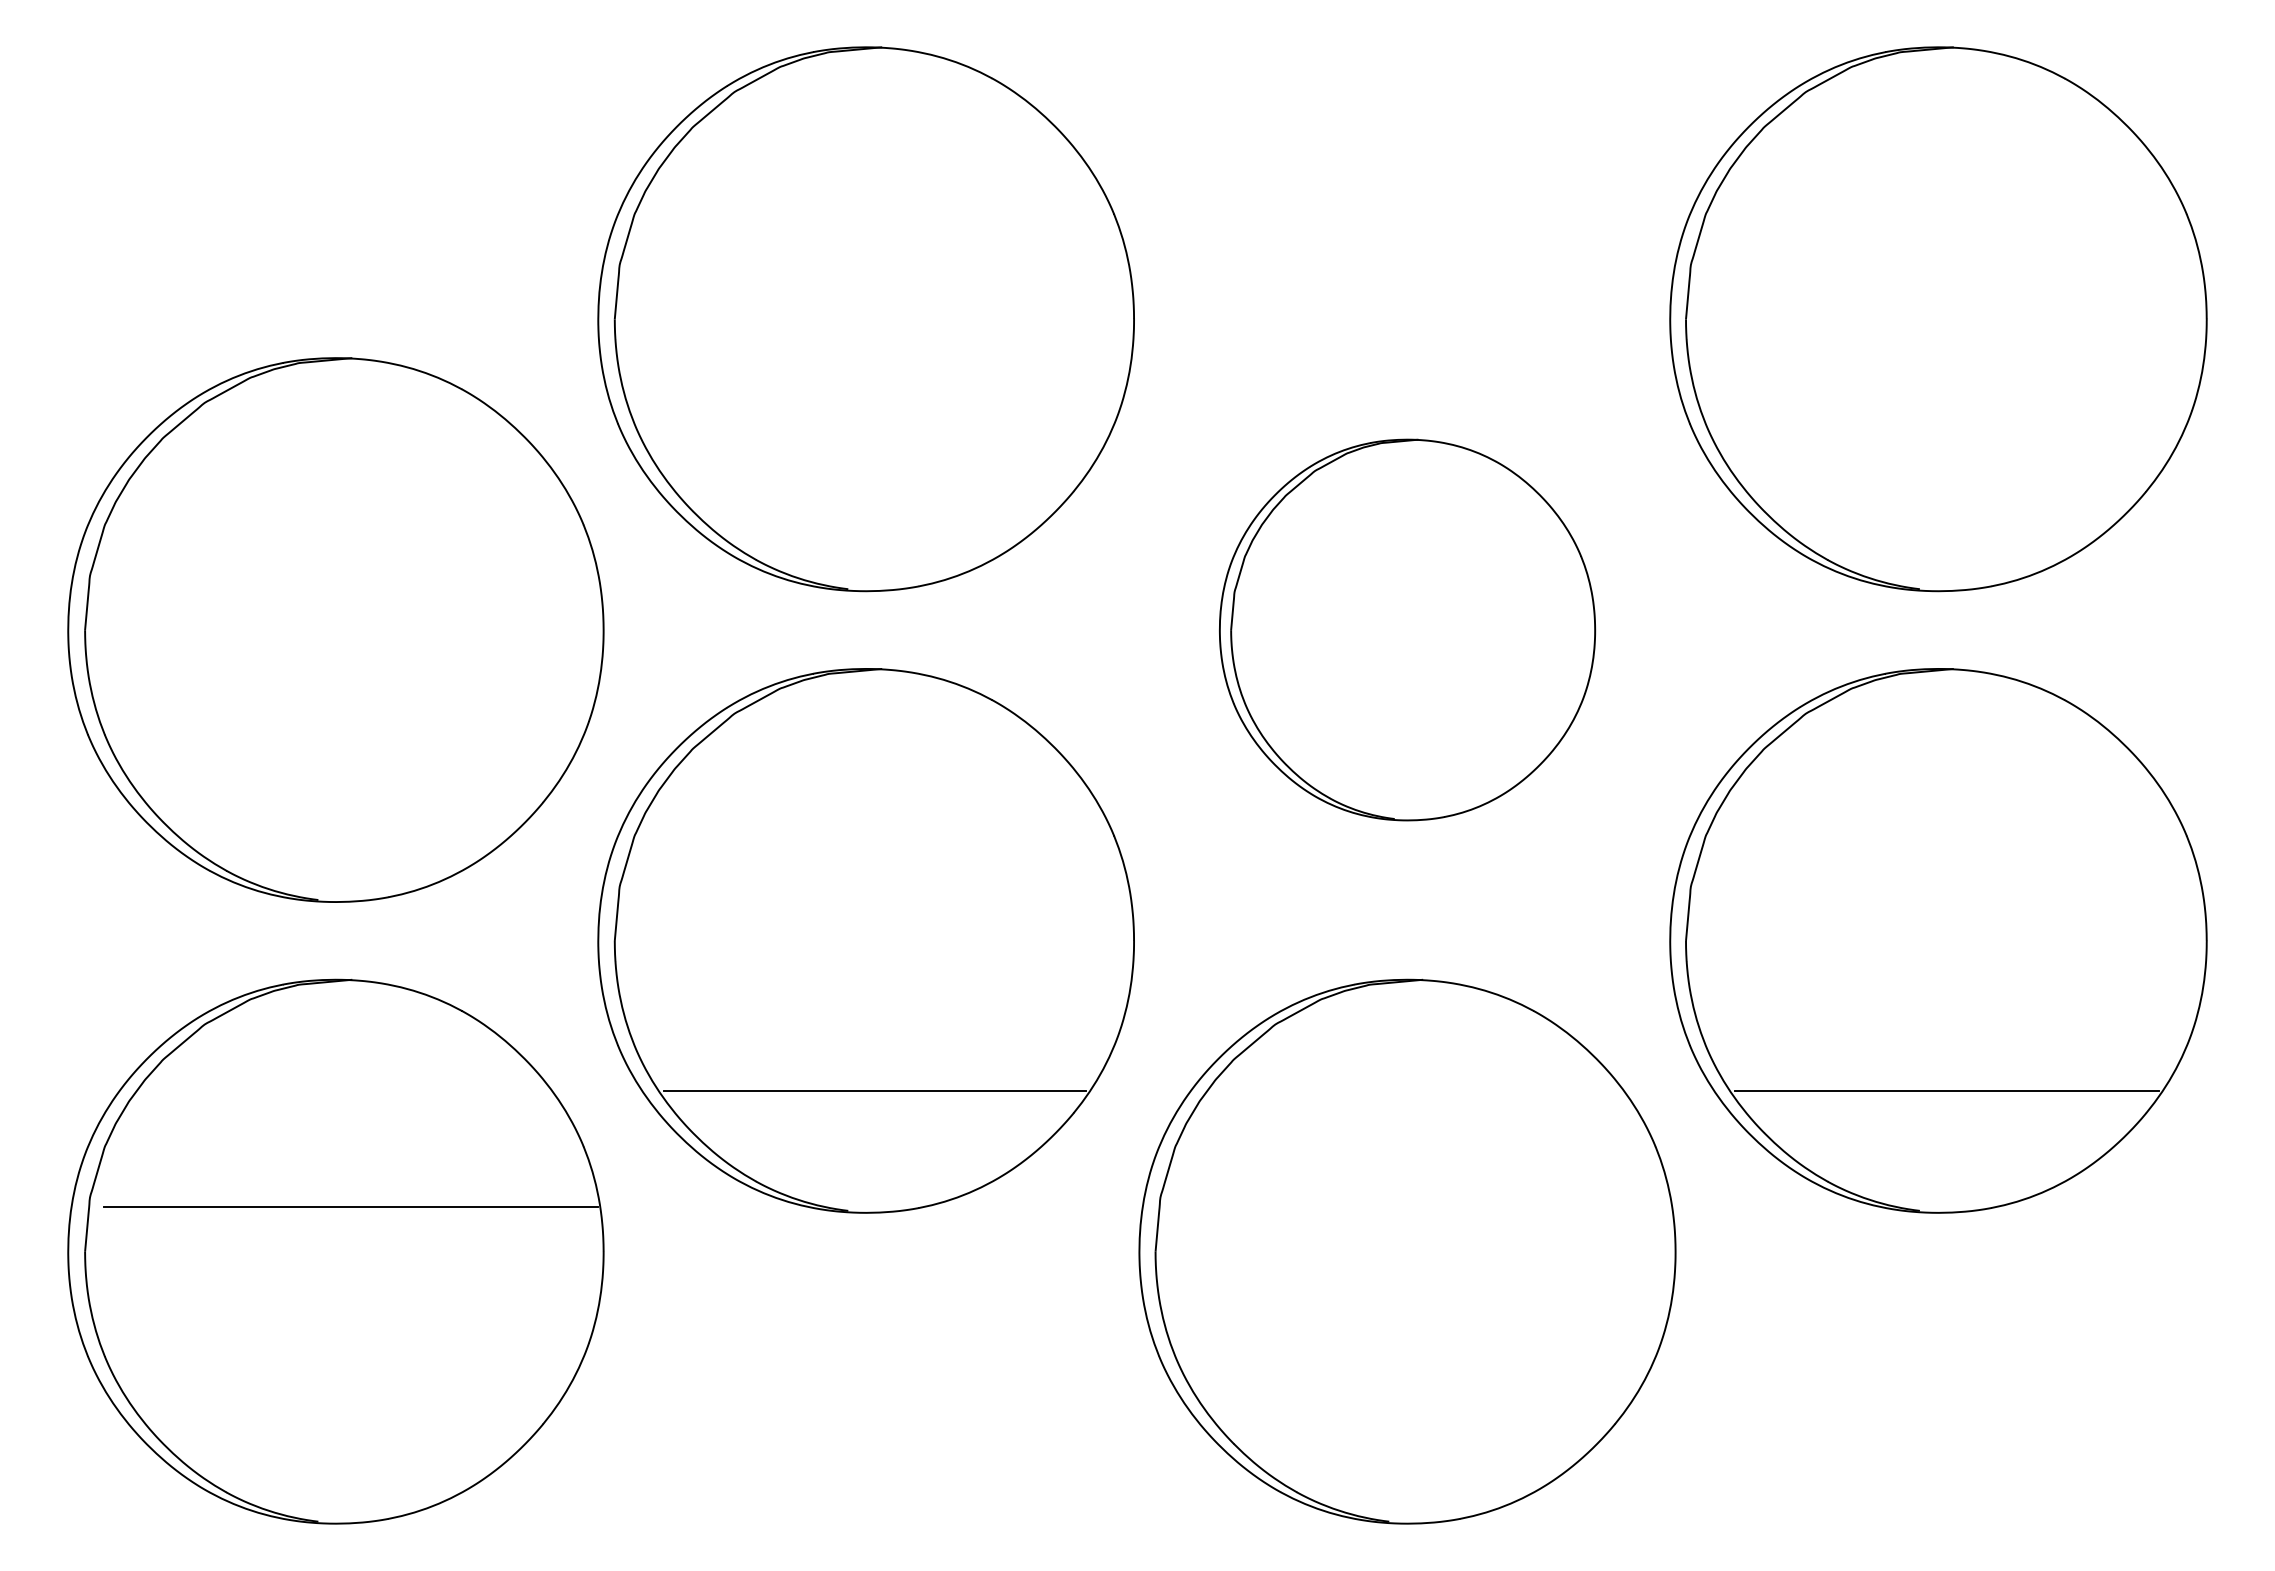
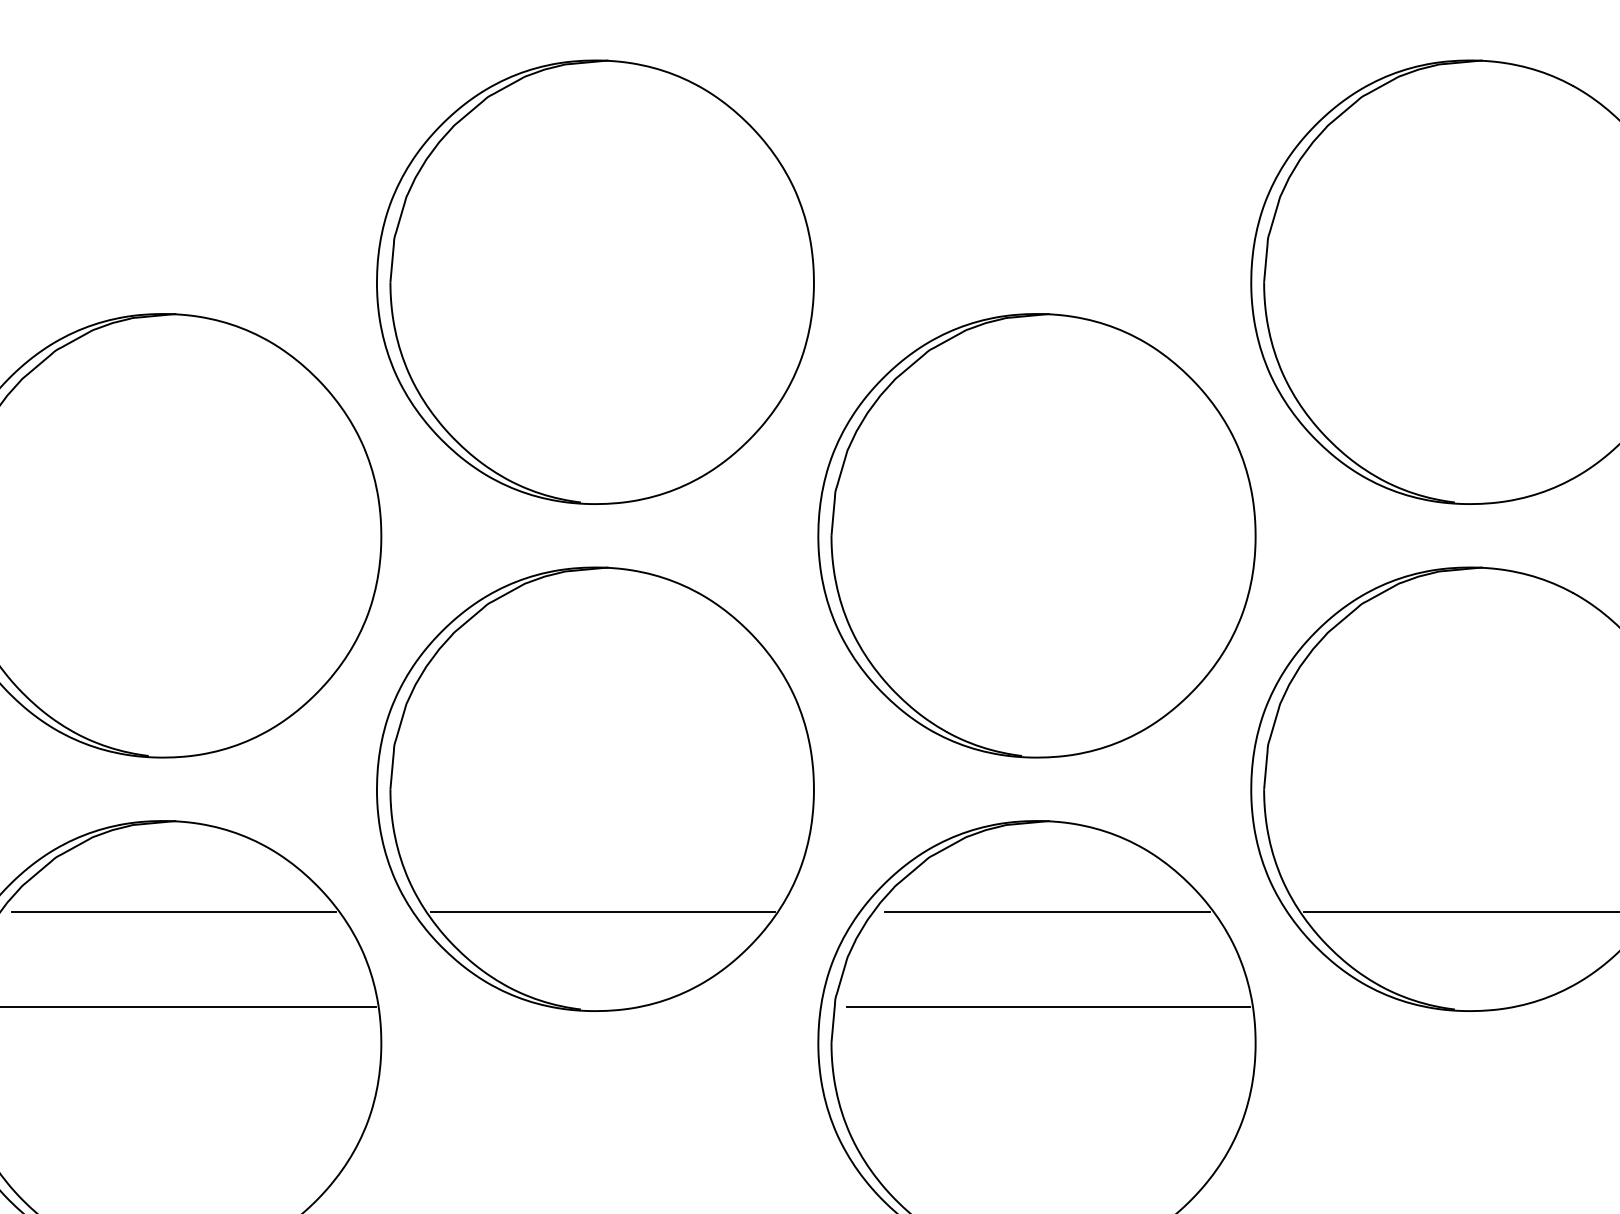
part: (1407, 629) -> (1036, 535), size x1.43
line: (349, 1090) -> (174, 911), added
line: (1420, 1090) -> (1047, 911), added
line: (1421, 1207) -> (1048, 1006), added

